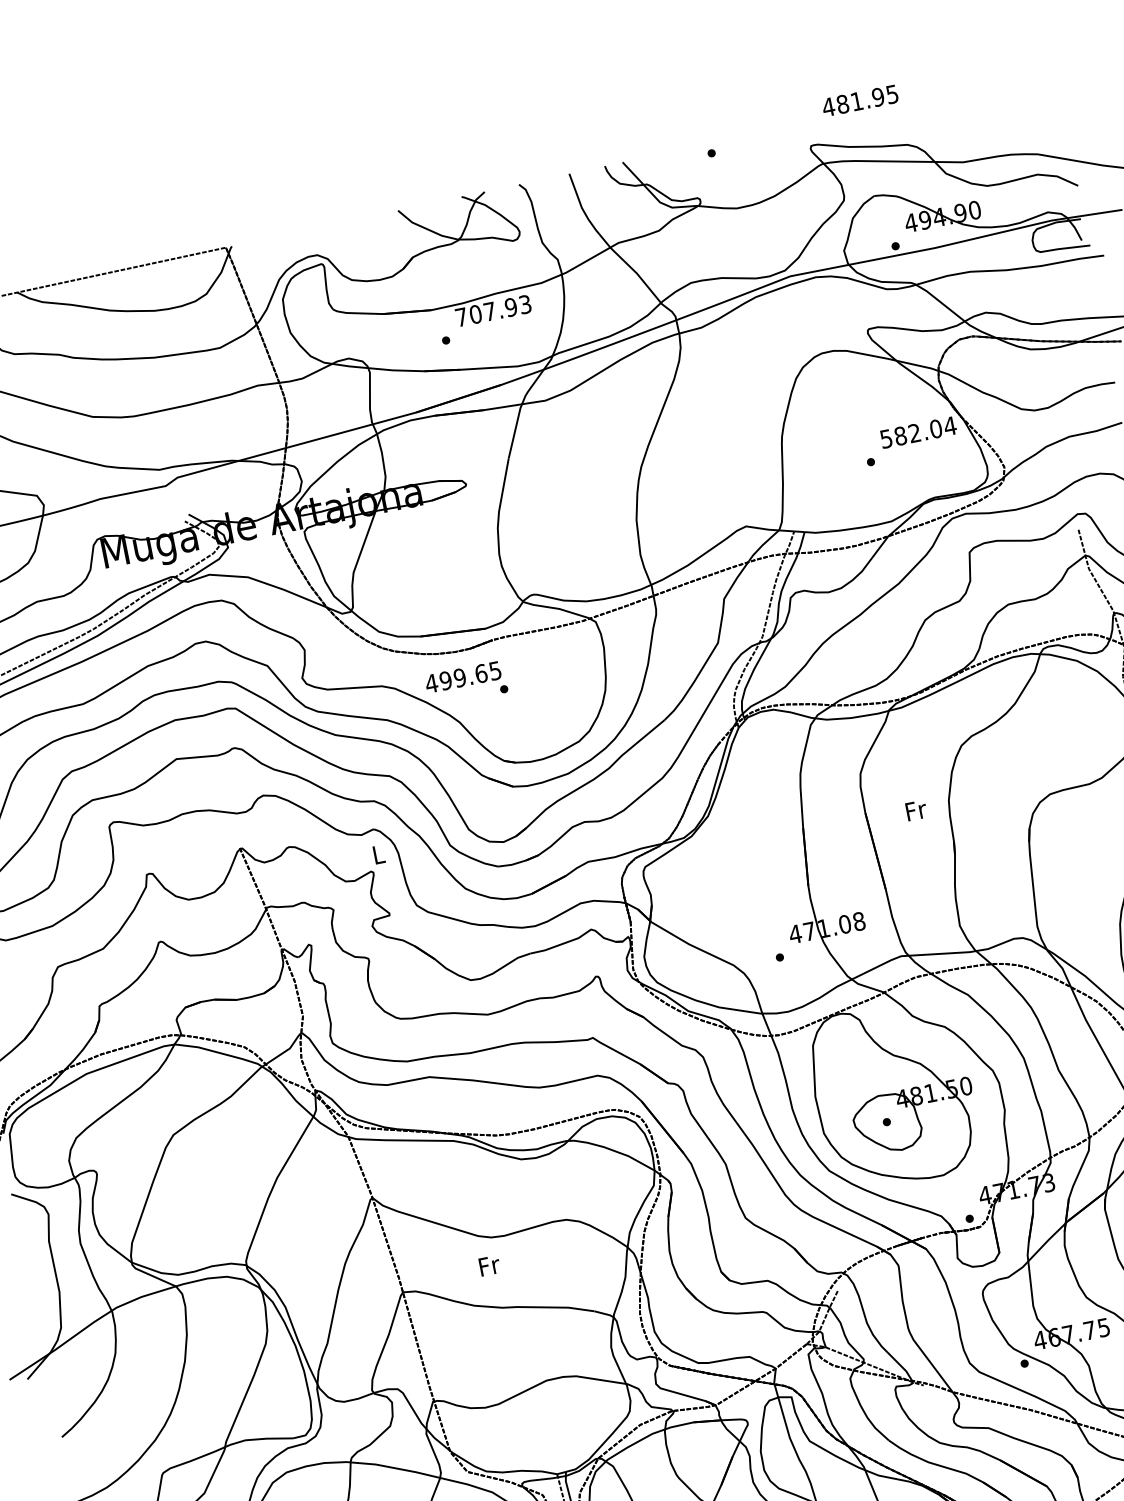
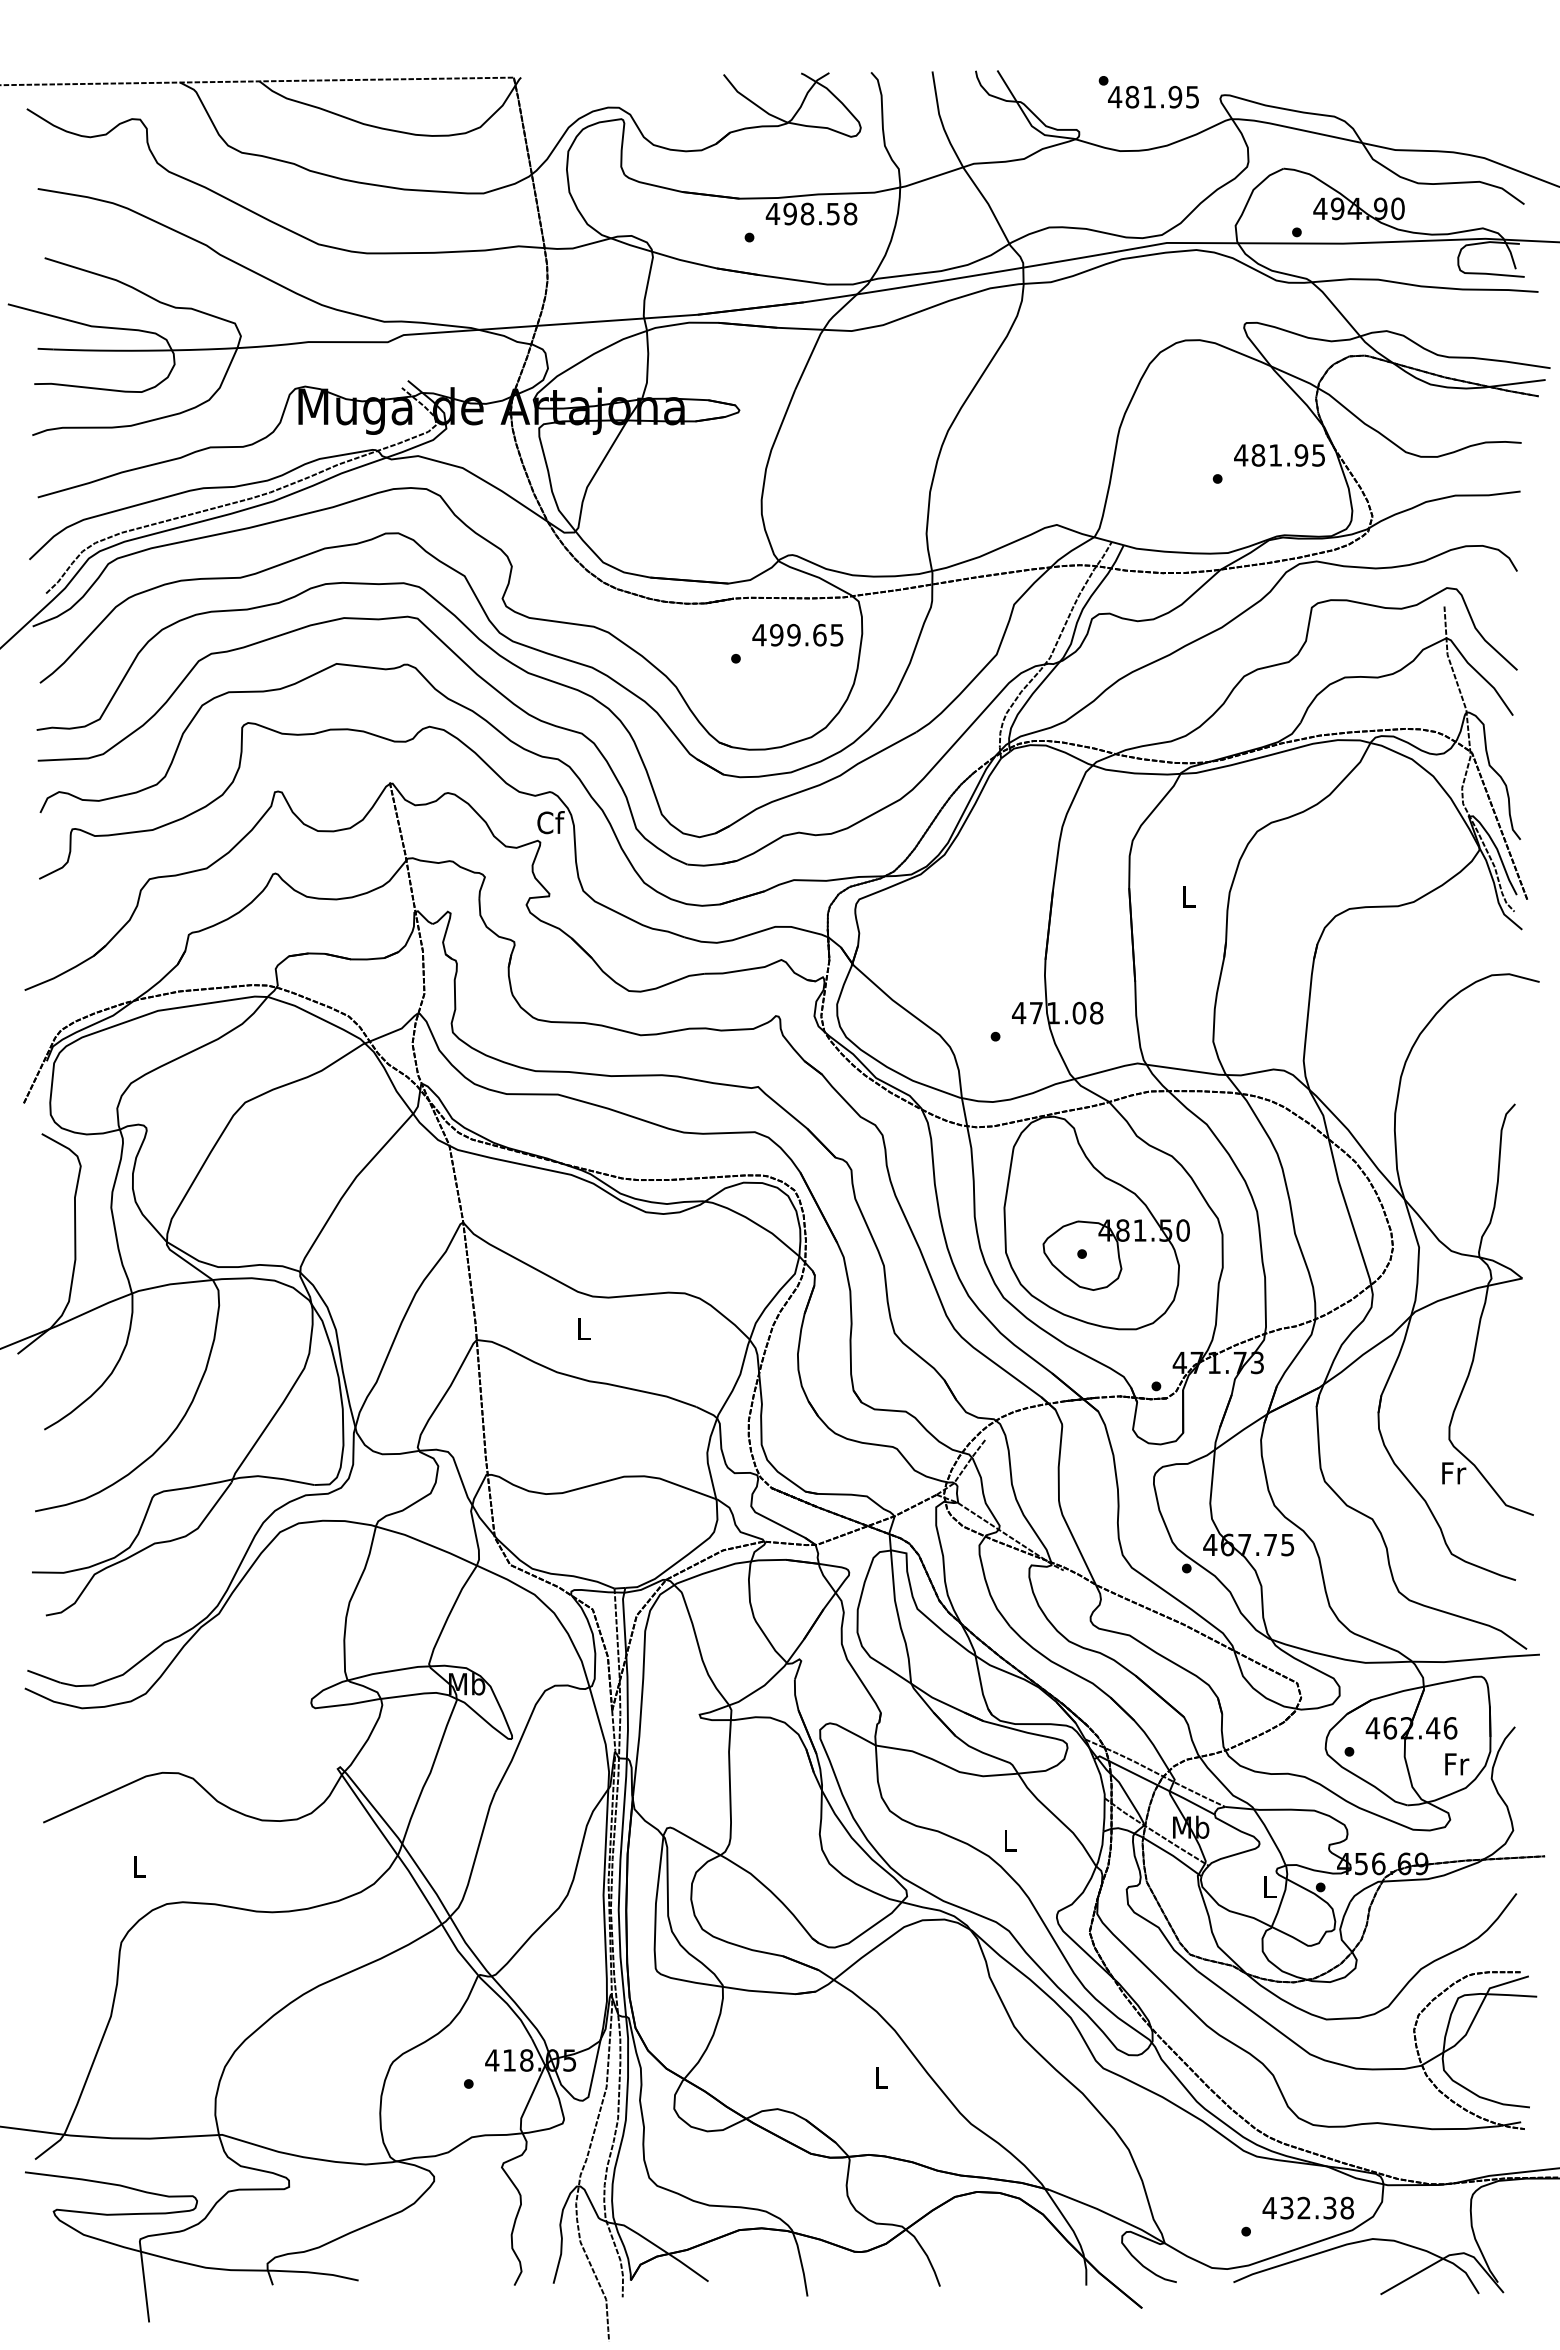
text: (860, 100) -> (1153, 96), moved
text: (493, 310) -> (811, 213), 707.93 -> 498.58
text: (917, 432) -> (1279, 455), 582.04 -> 481.95
text: (462, 676) -> (797, 634), moved
text: (916, 810) -> (1189, 896), Fr -> L
text: (378, 854) -> (550, 822), L -> Cf
text: (489, 1266) -> (584, 1329), Fr -> L

